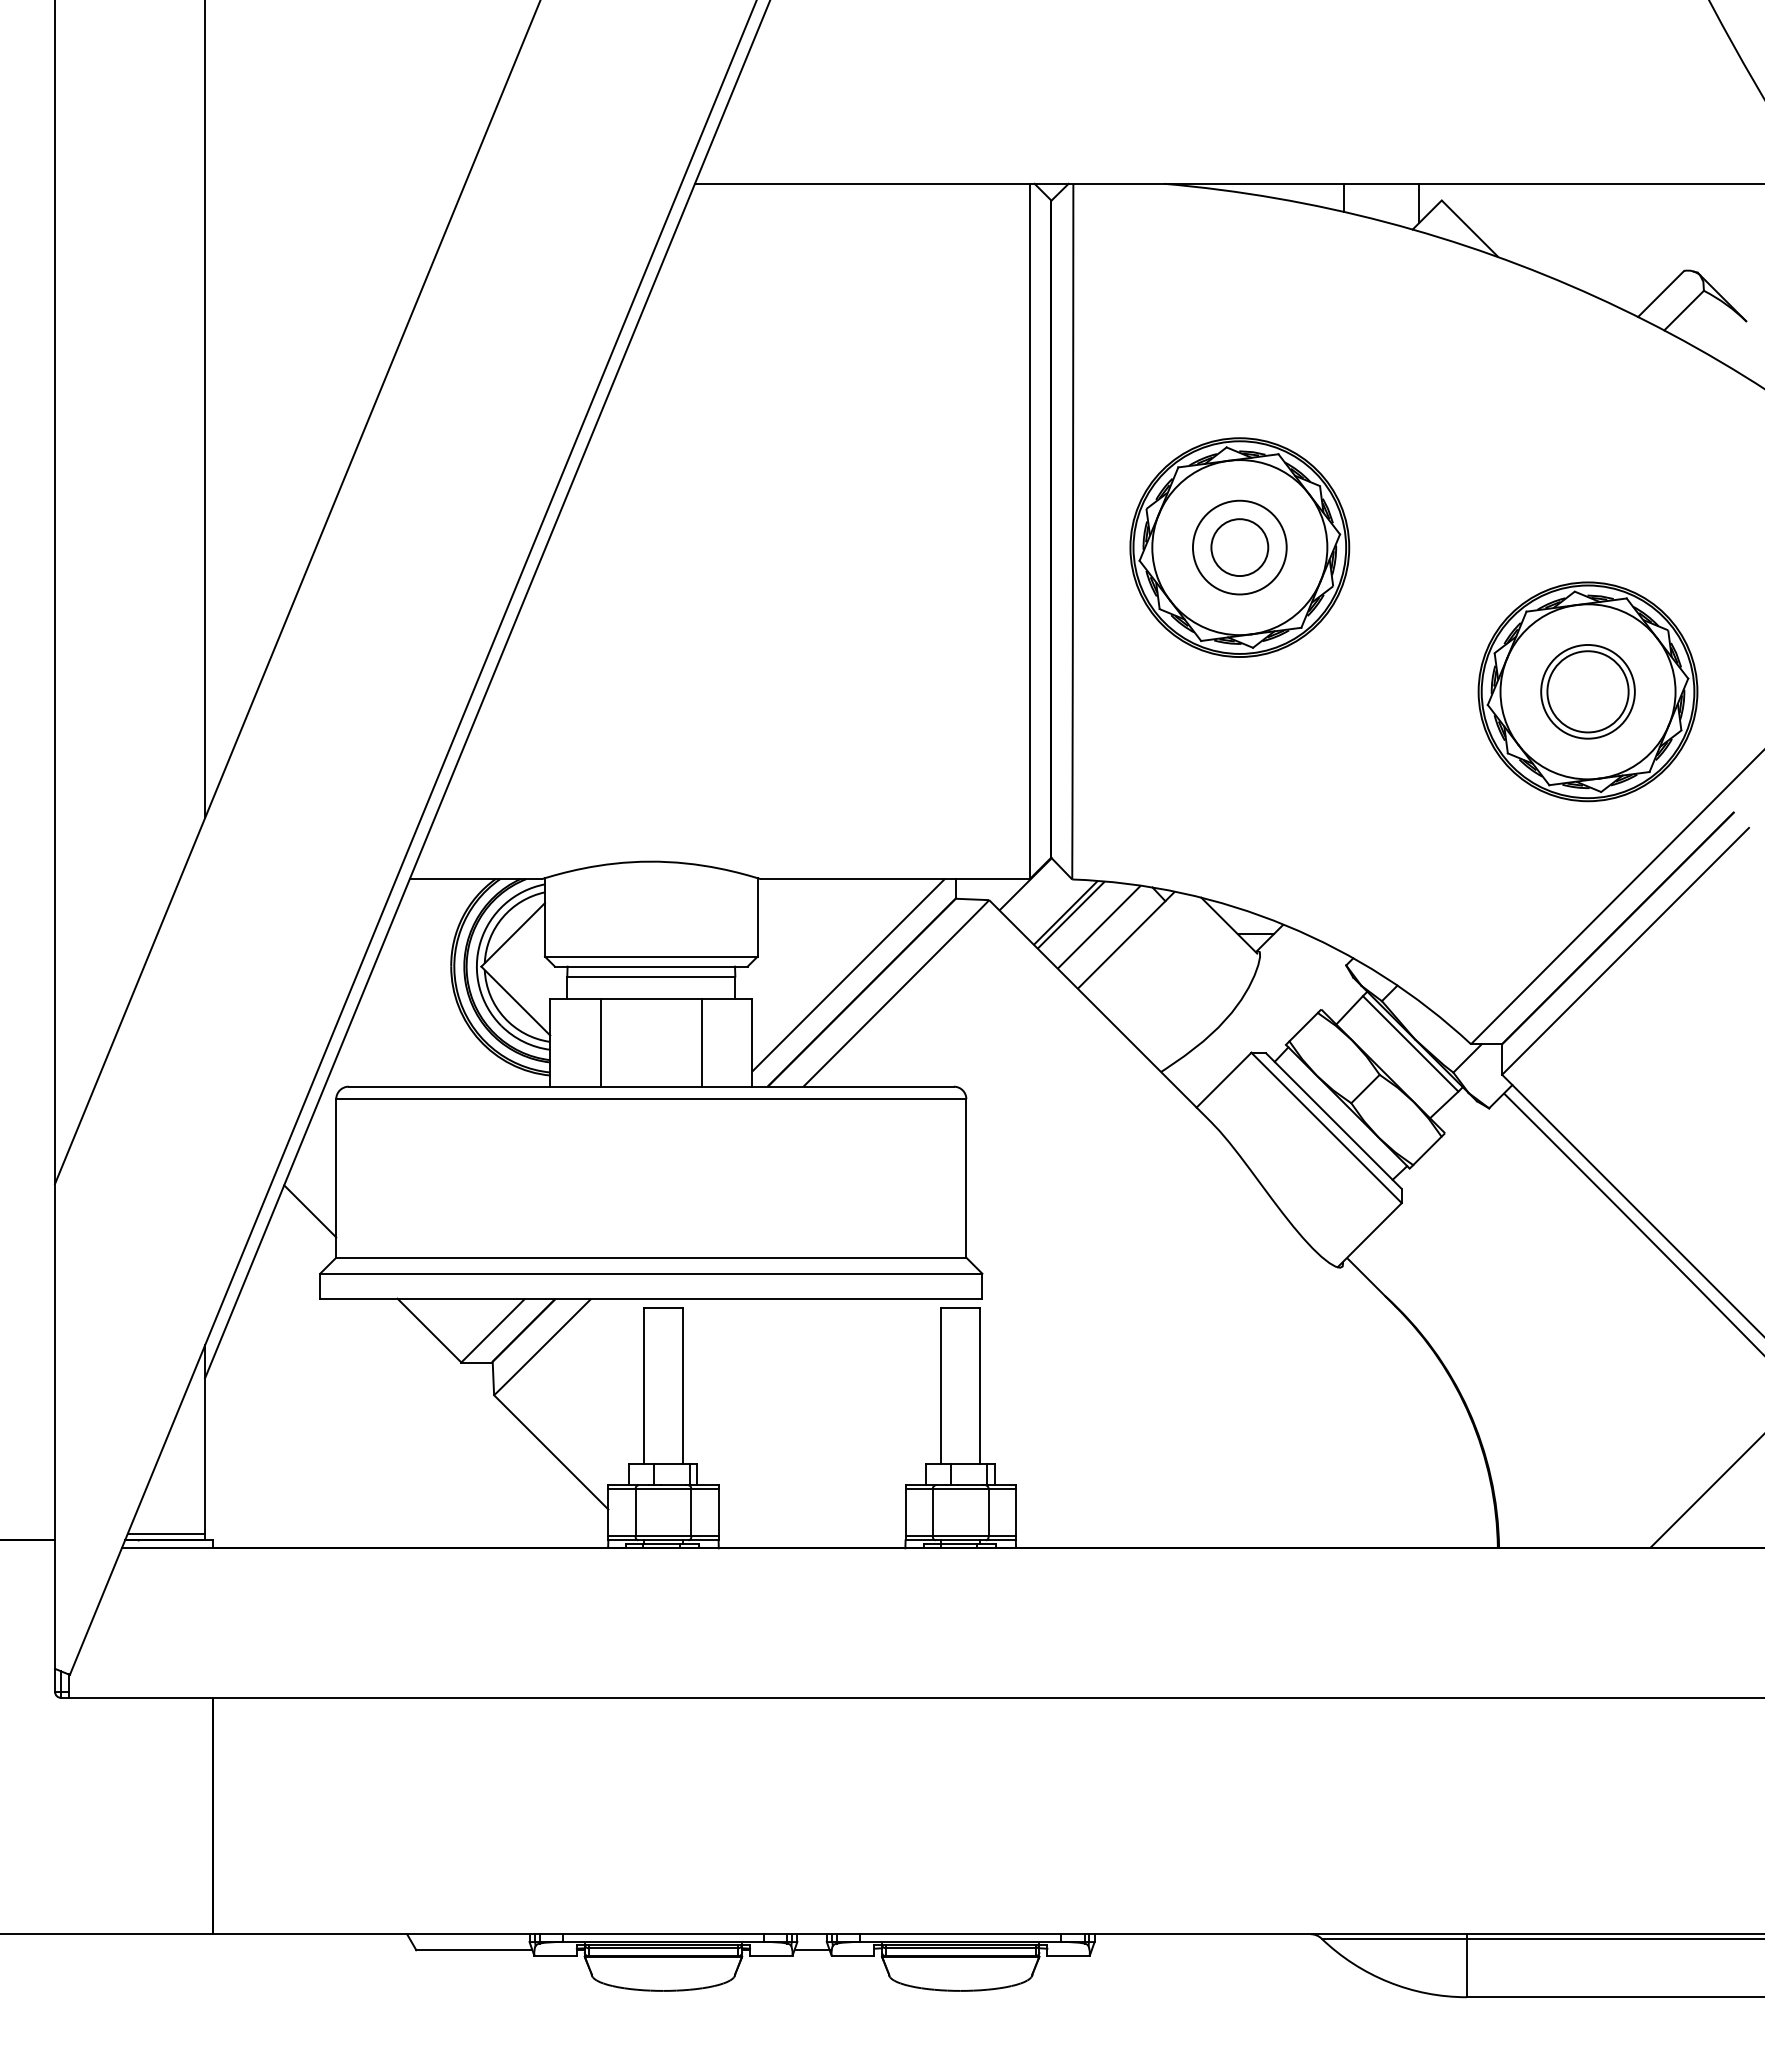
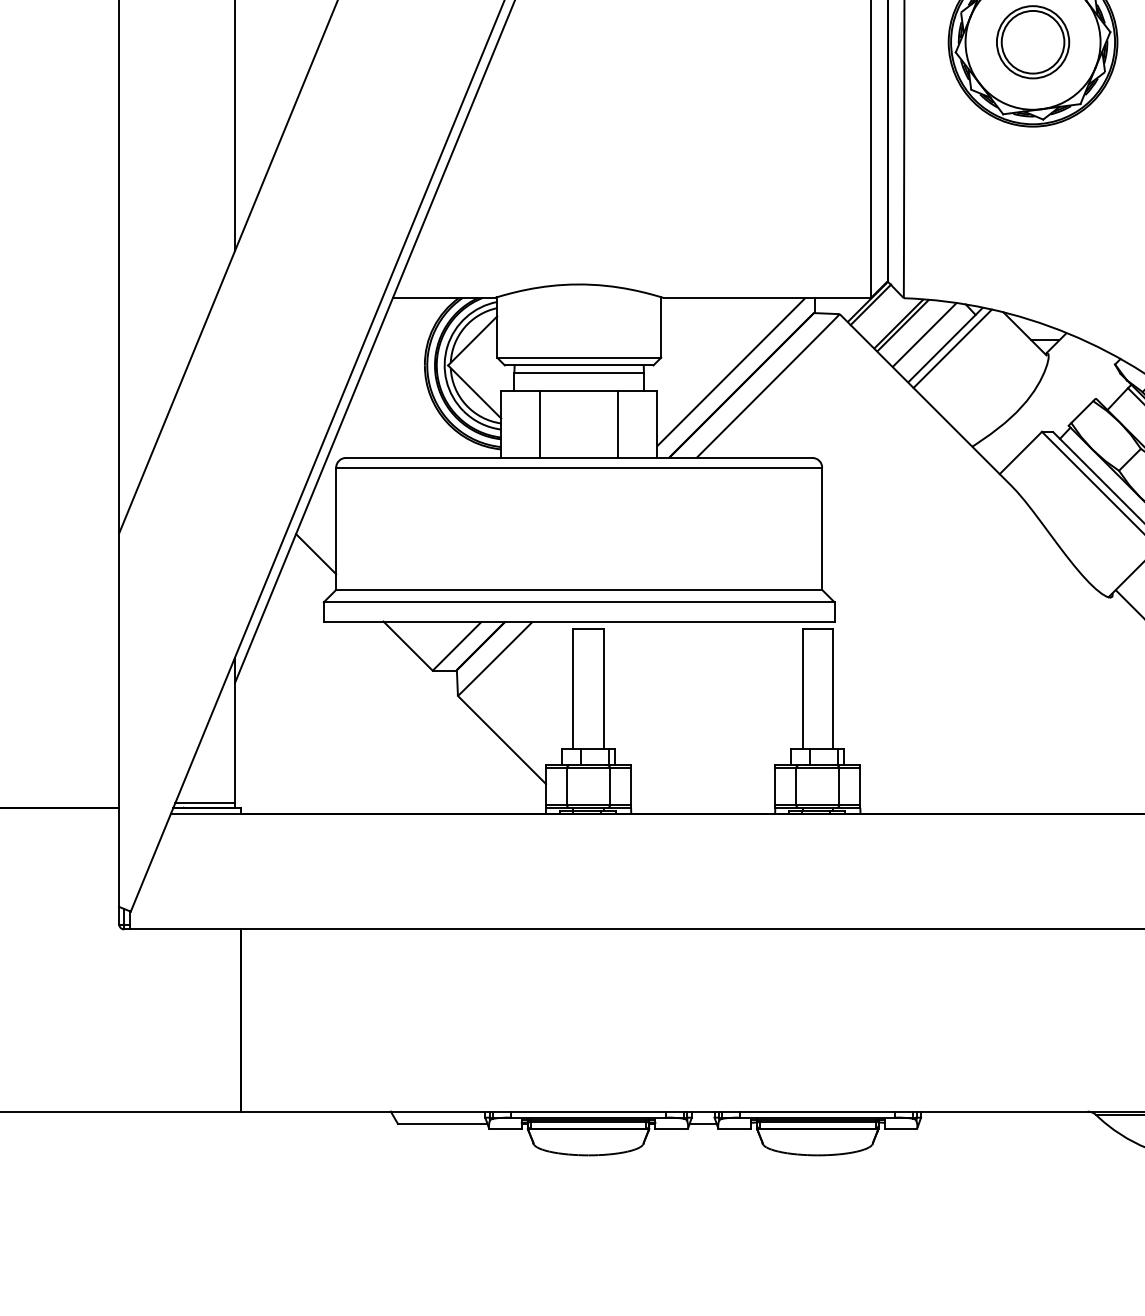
circle: (1239, 547) -> (1032, 42), size x1.43
line: (1029, 887) -> (870, 304), added
line: (1135, 944) -> (952, 348), added

